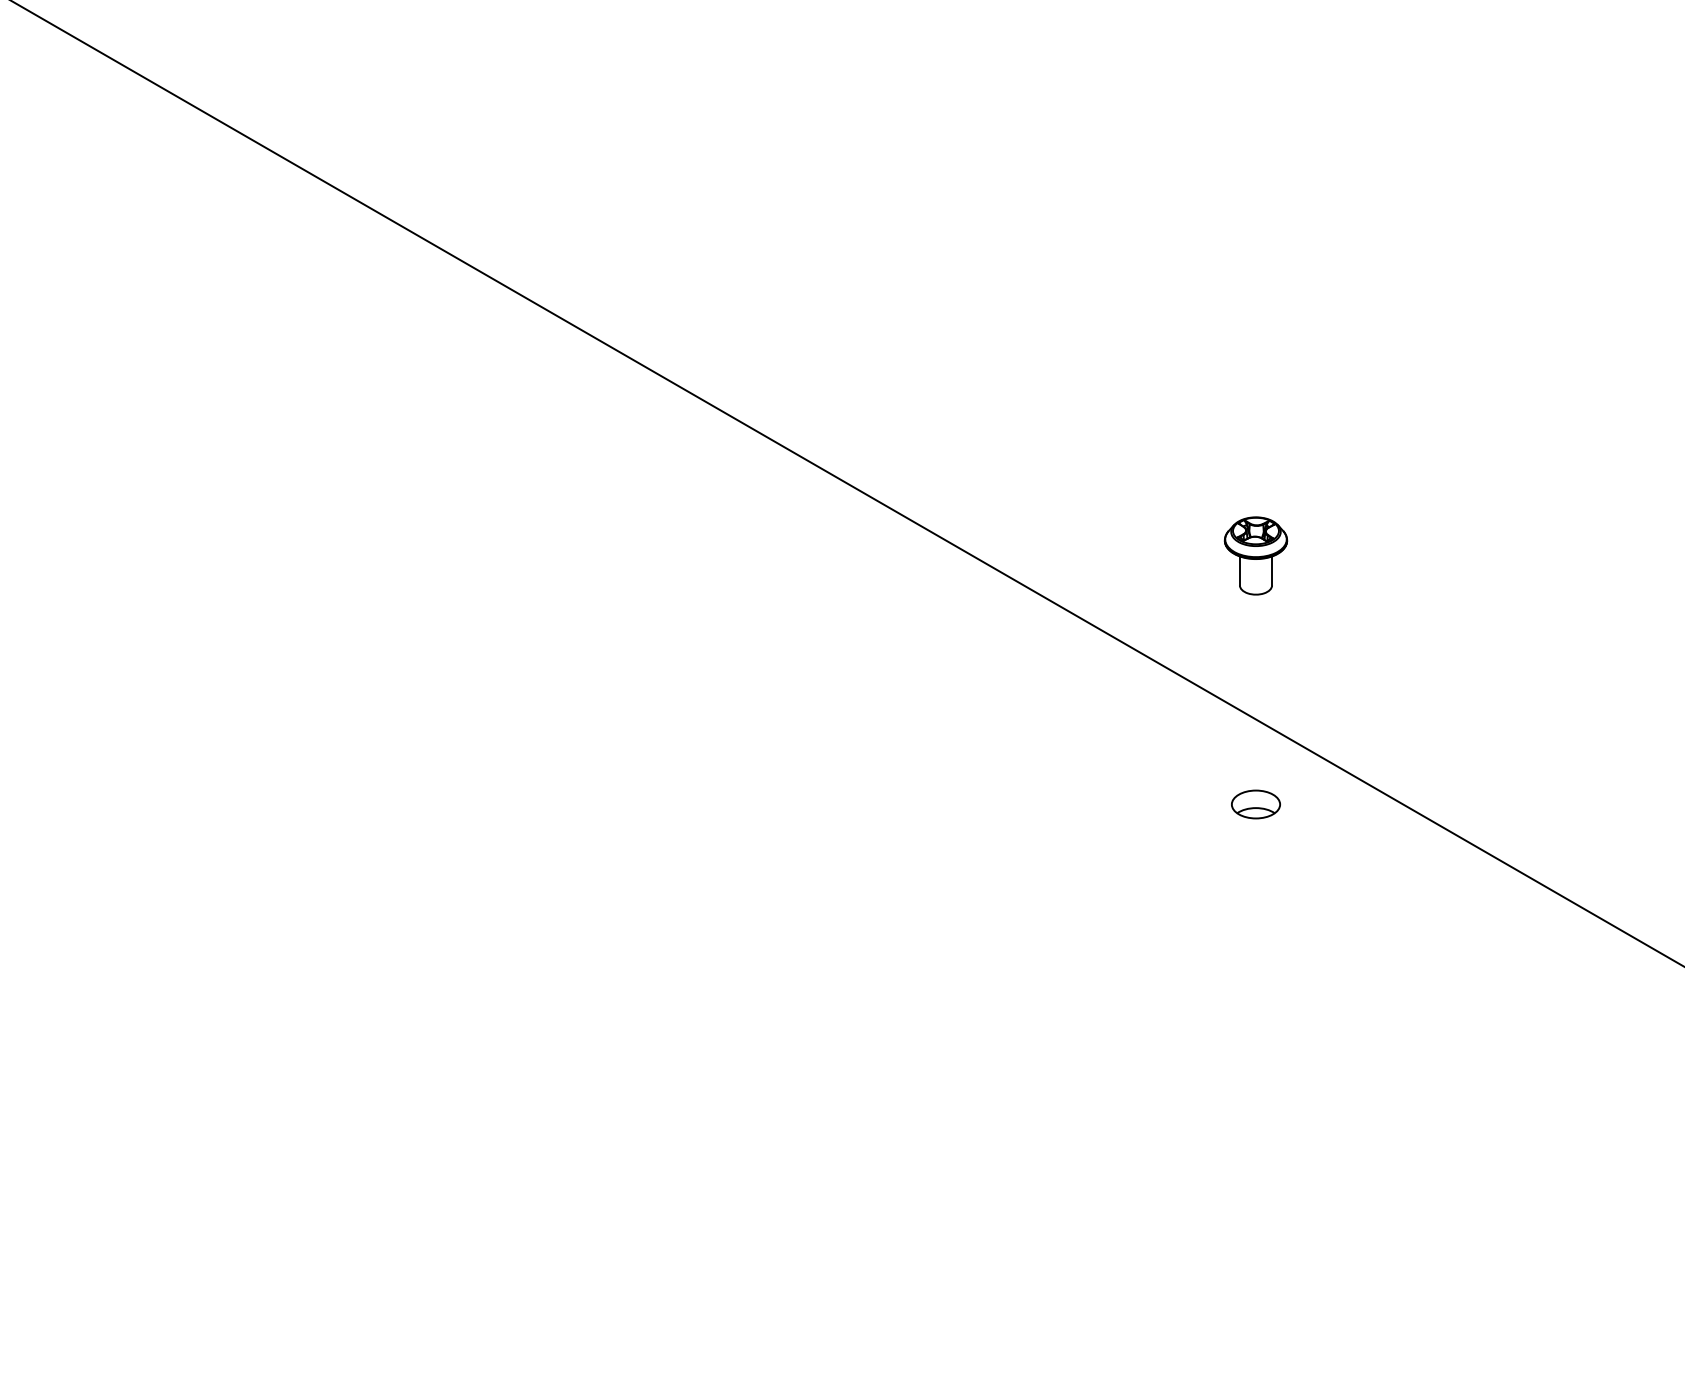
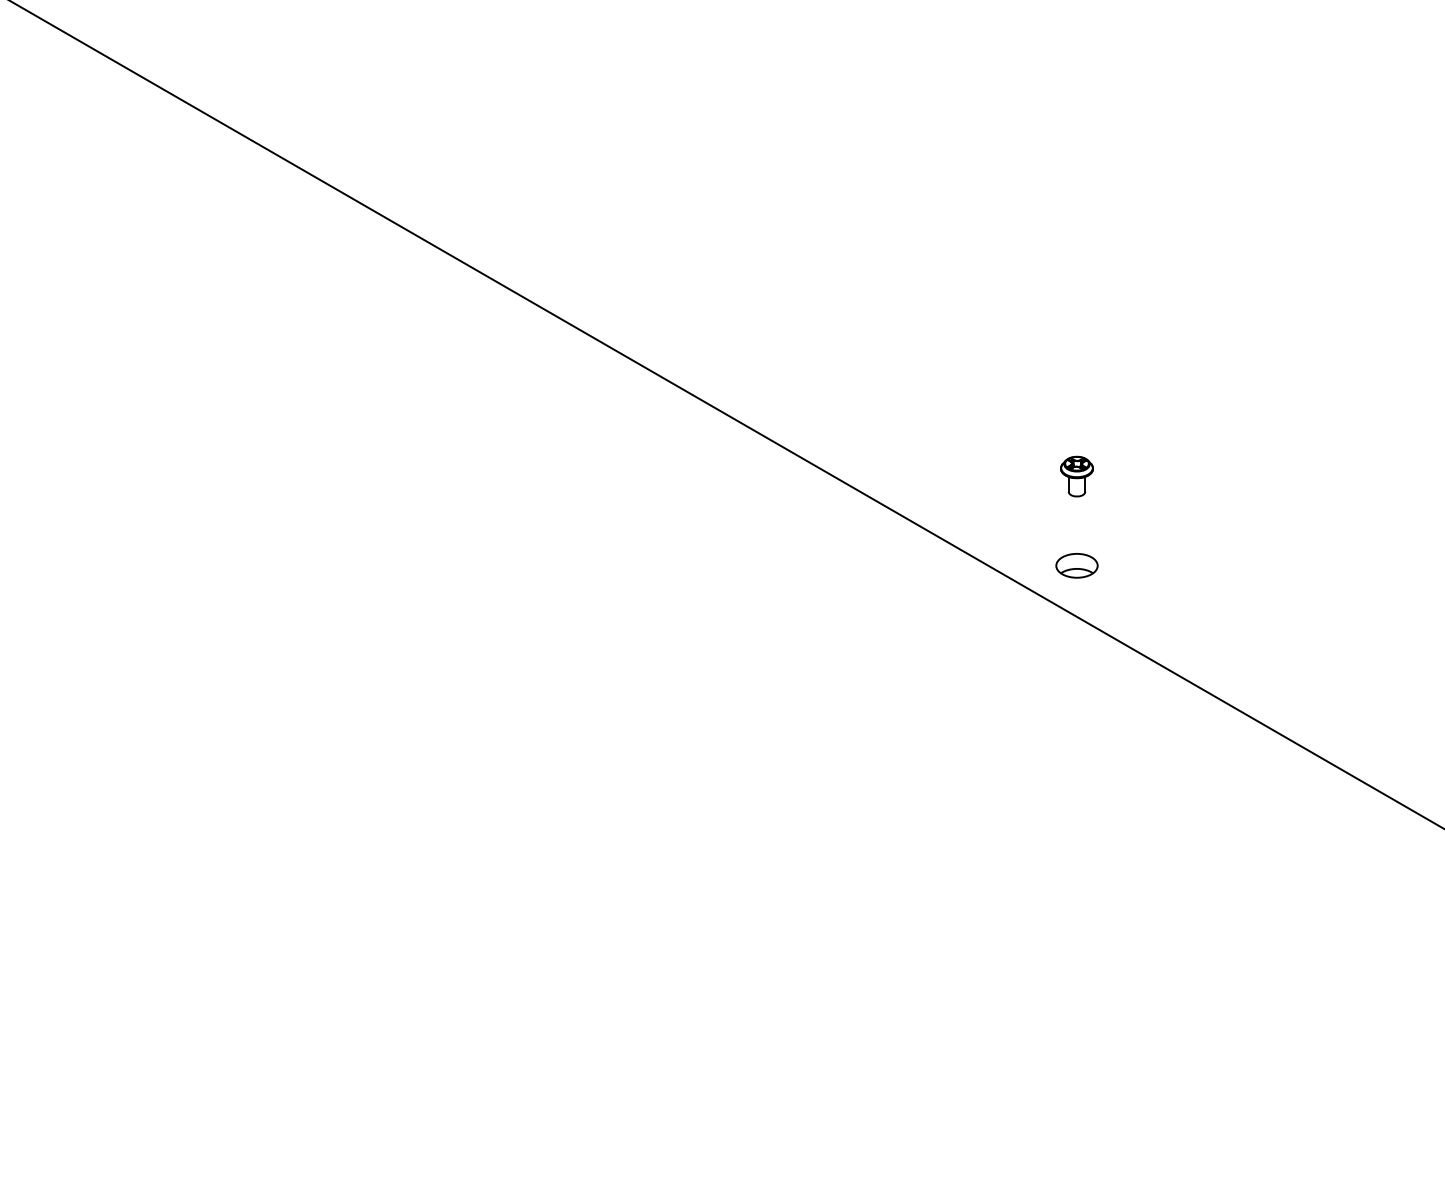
part: (1255, 555) -> (1076, 476), size x0.6
part: (1255, 804) -> (1076, 565), moved

